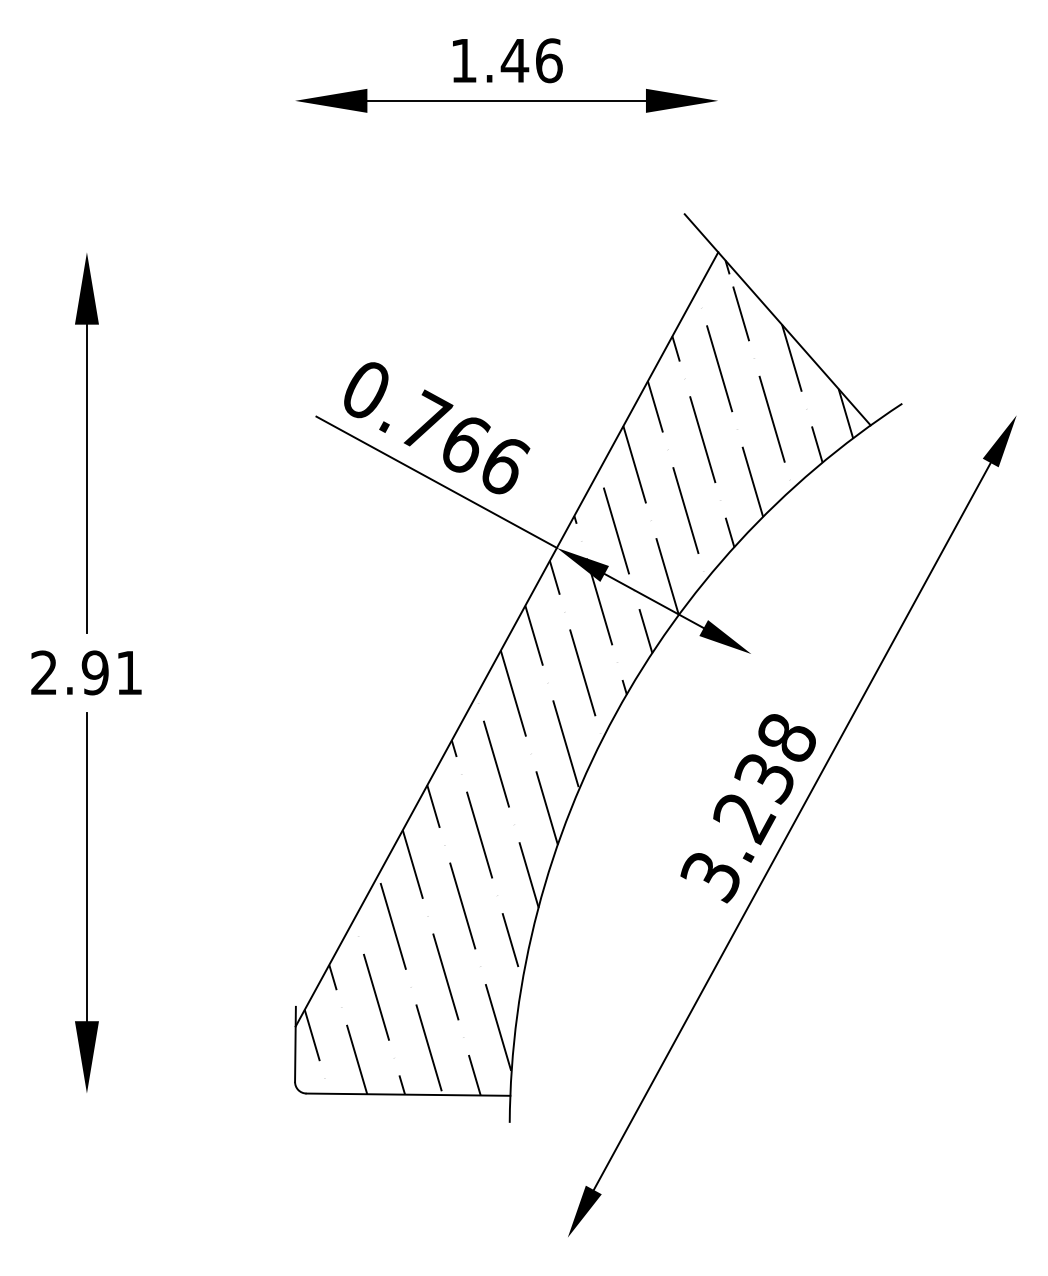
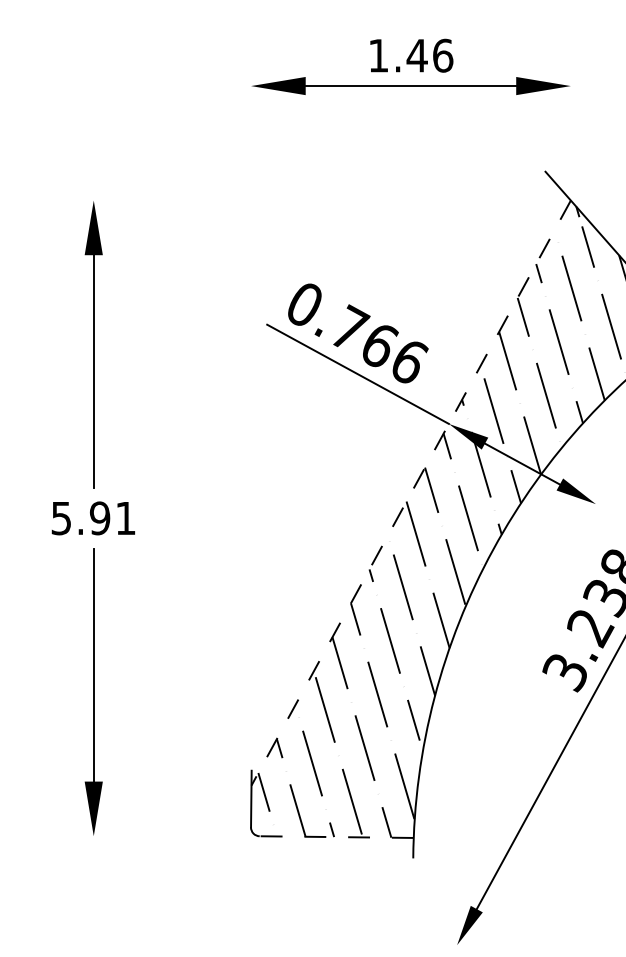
line: (506, 639) -> (410, 493), solid -> dashed
text: (43, 672) -> (60, 518), 2.91 -> 5.91
line: (408, 1094) -> (336, 836), solid -> dashed

